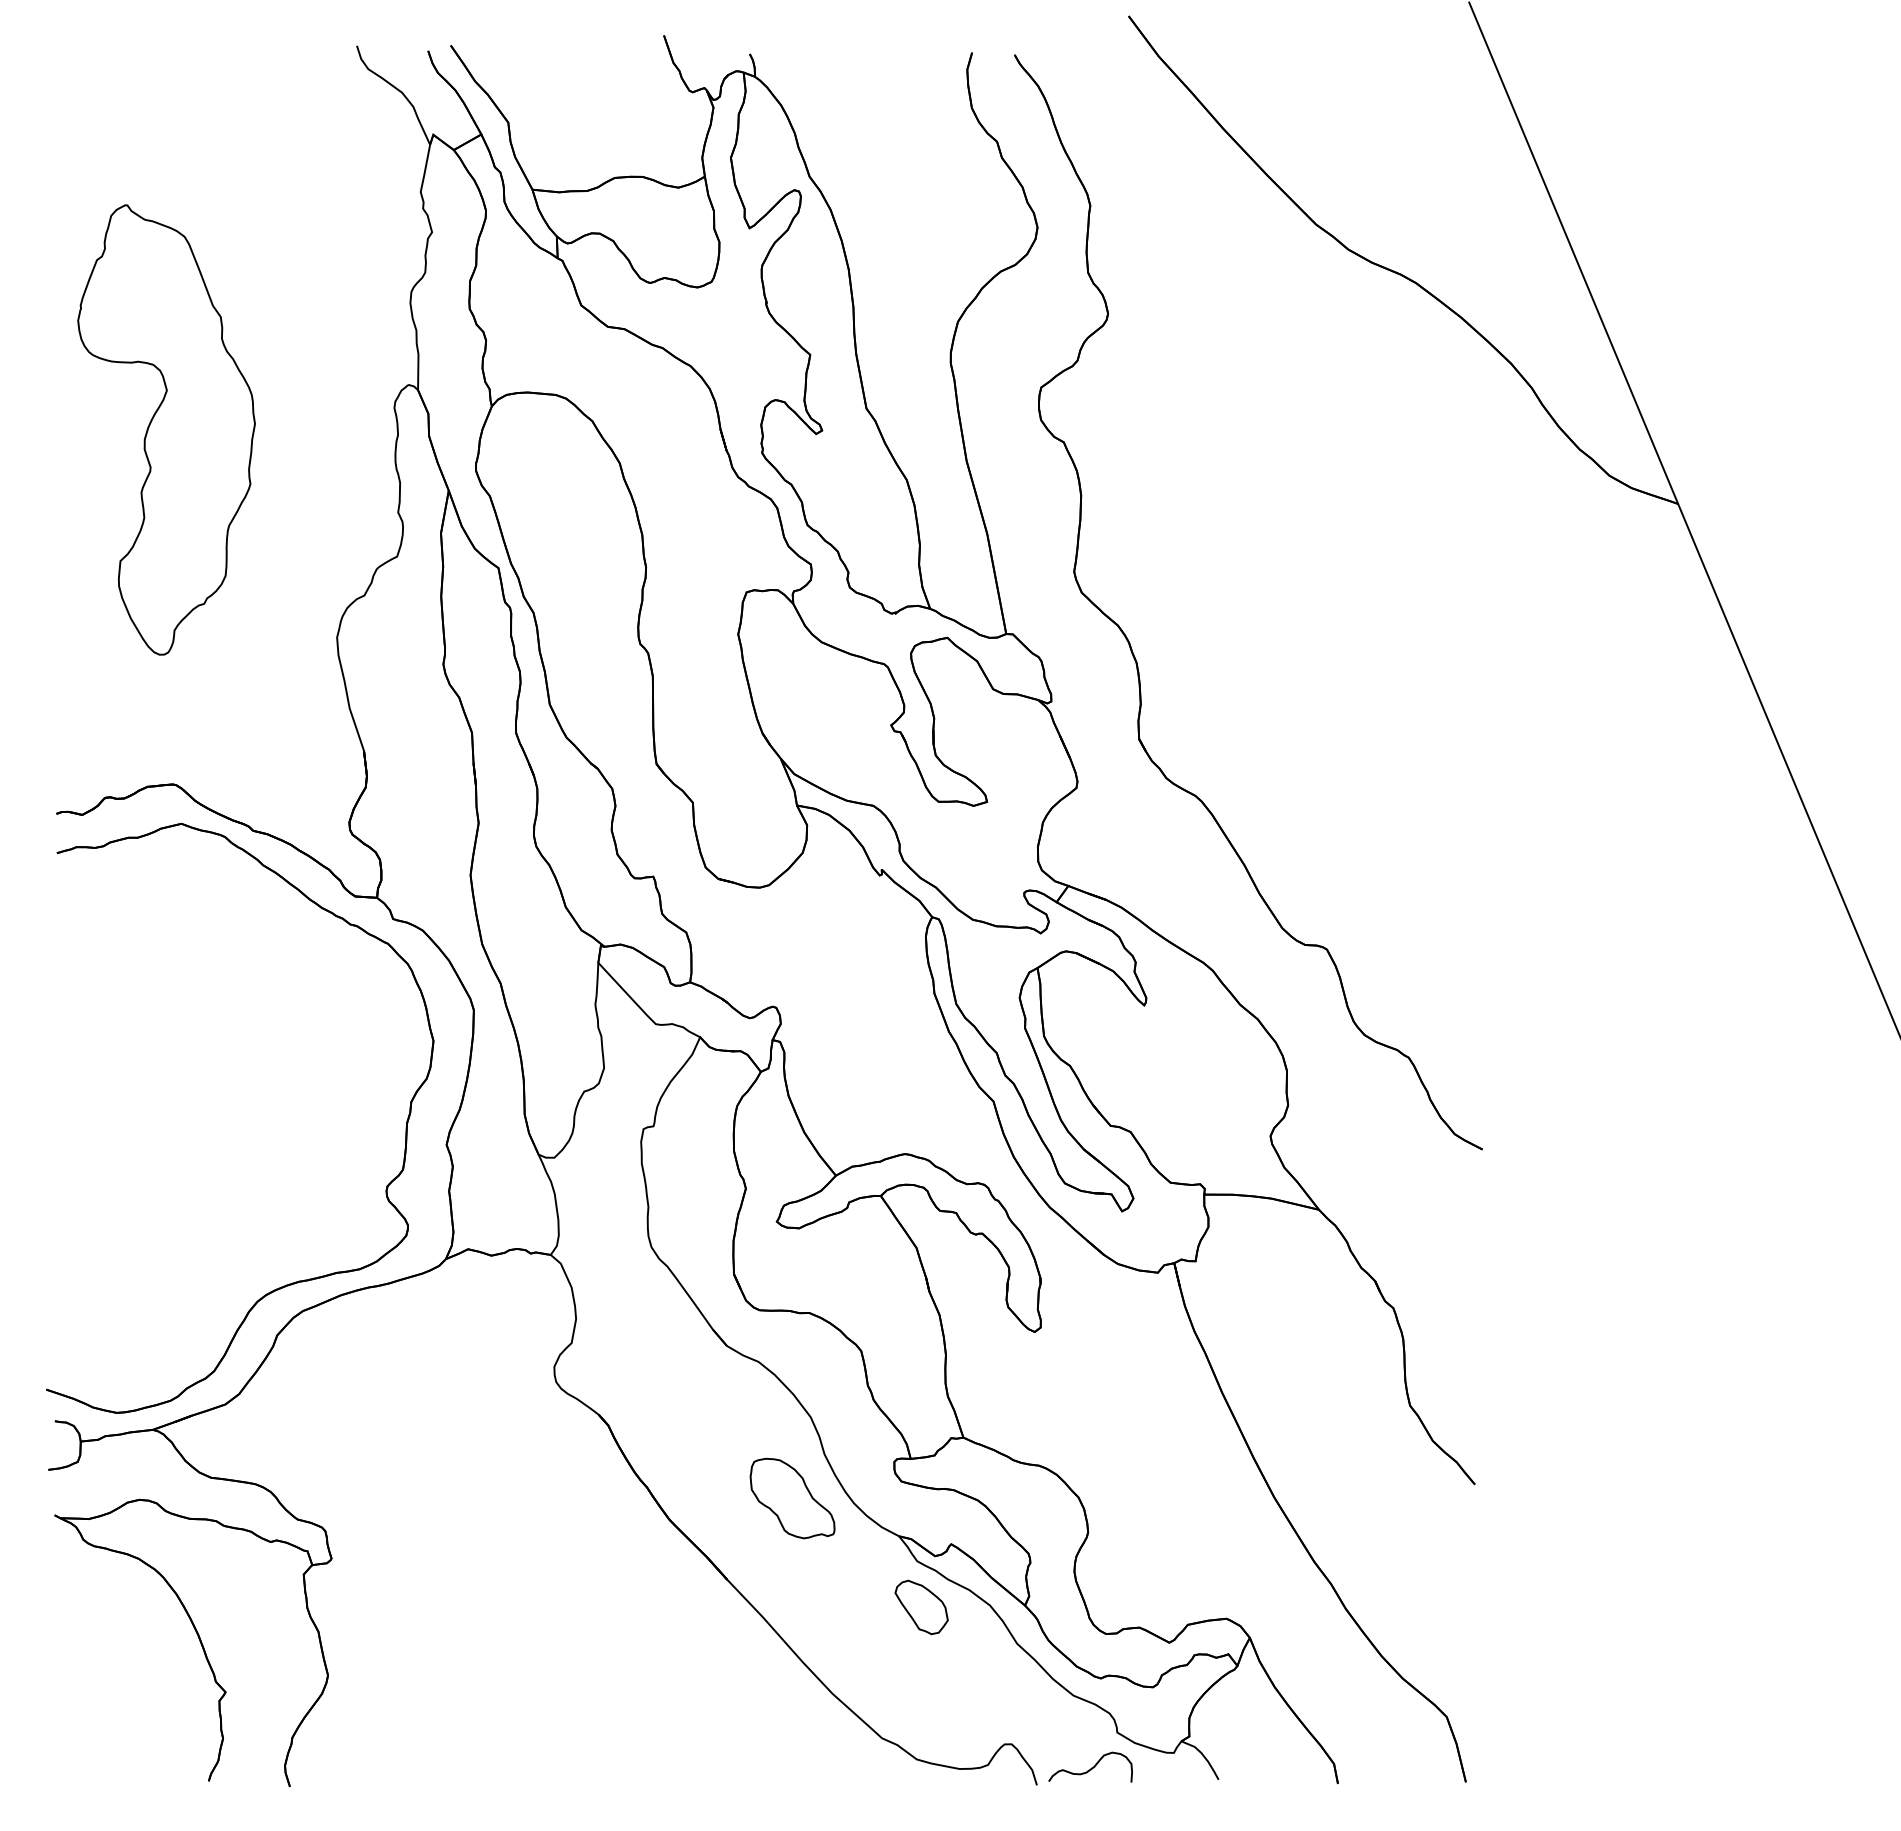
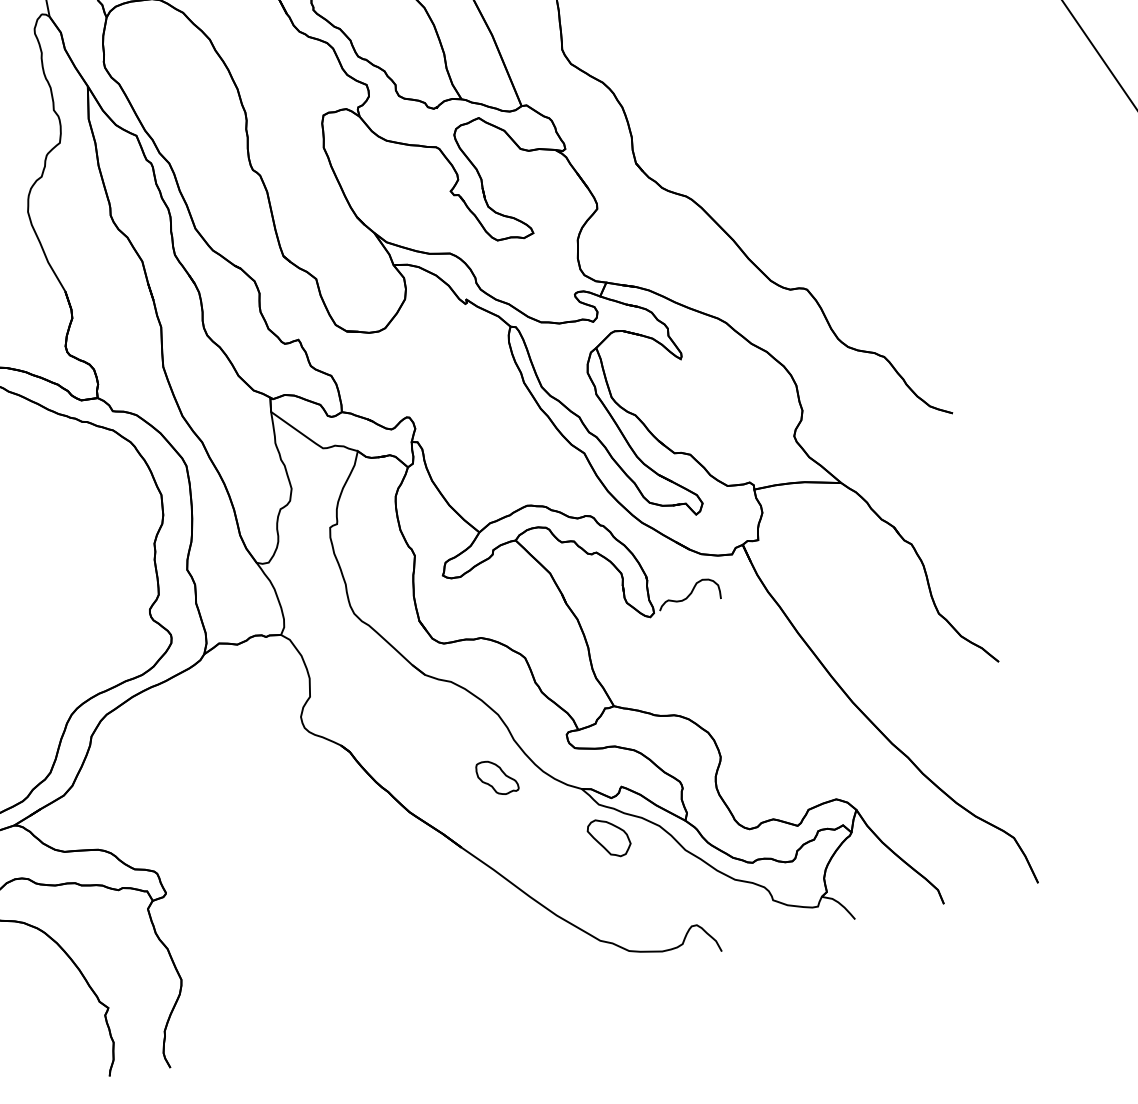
part: (792, 1498) -> (497, 777), size x0.6
curve: (1091, 1767) -> (689, 594), moved

